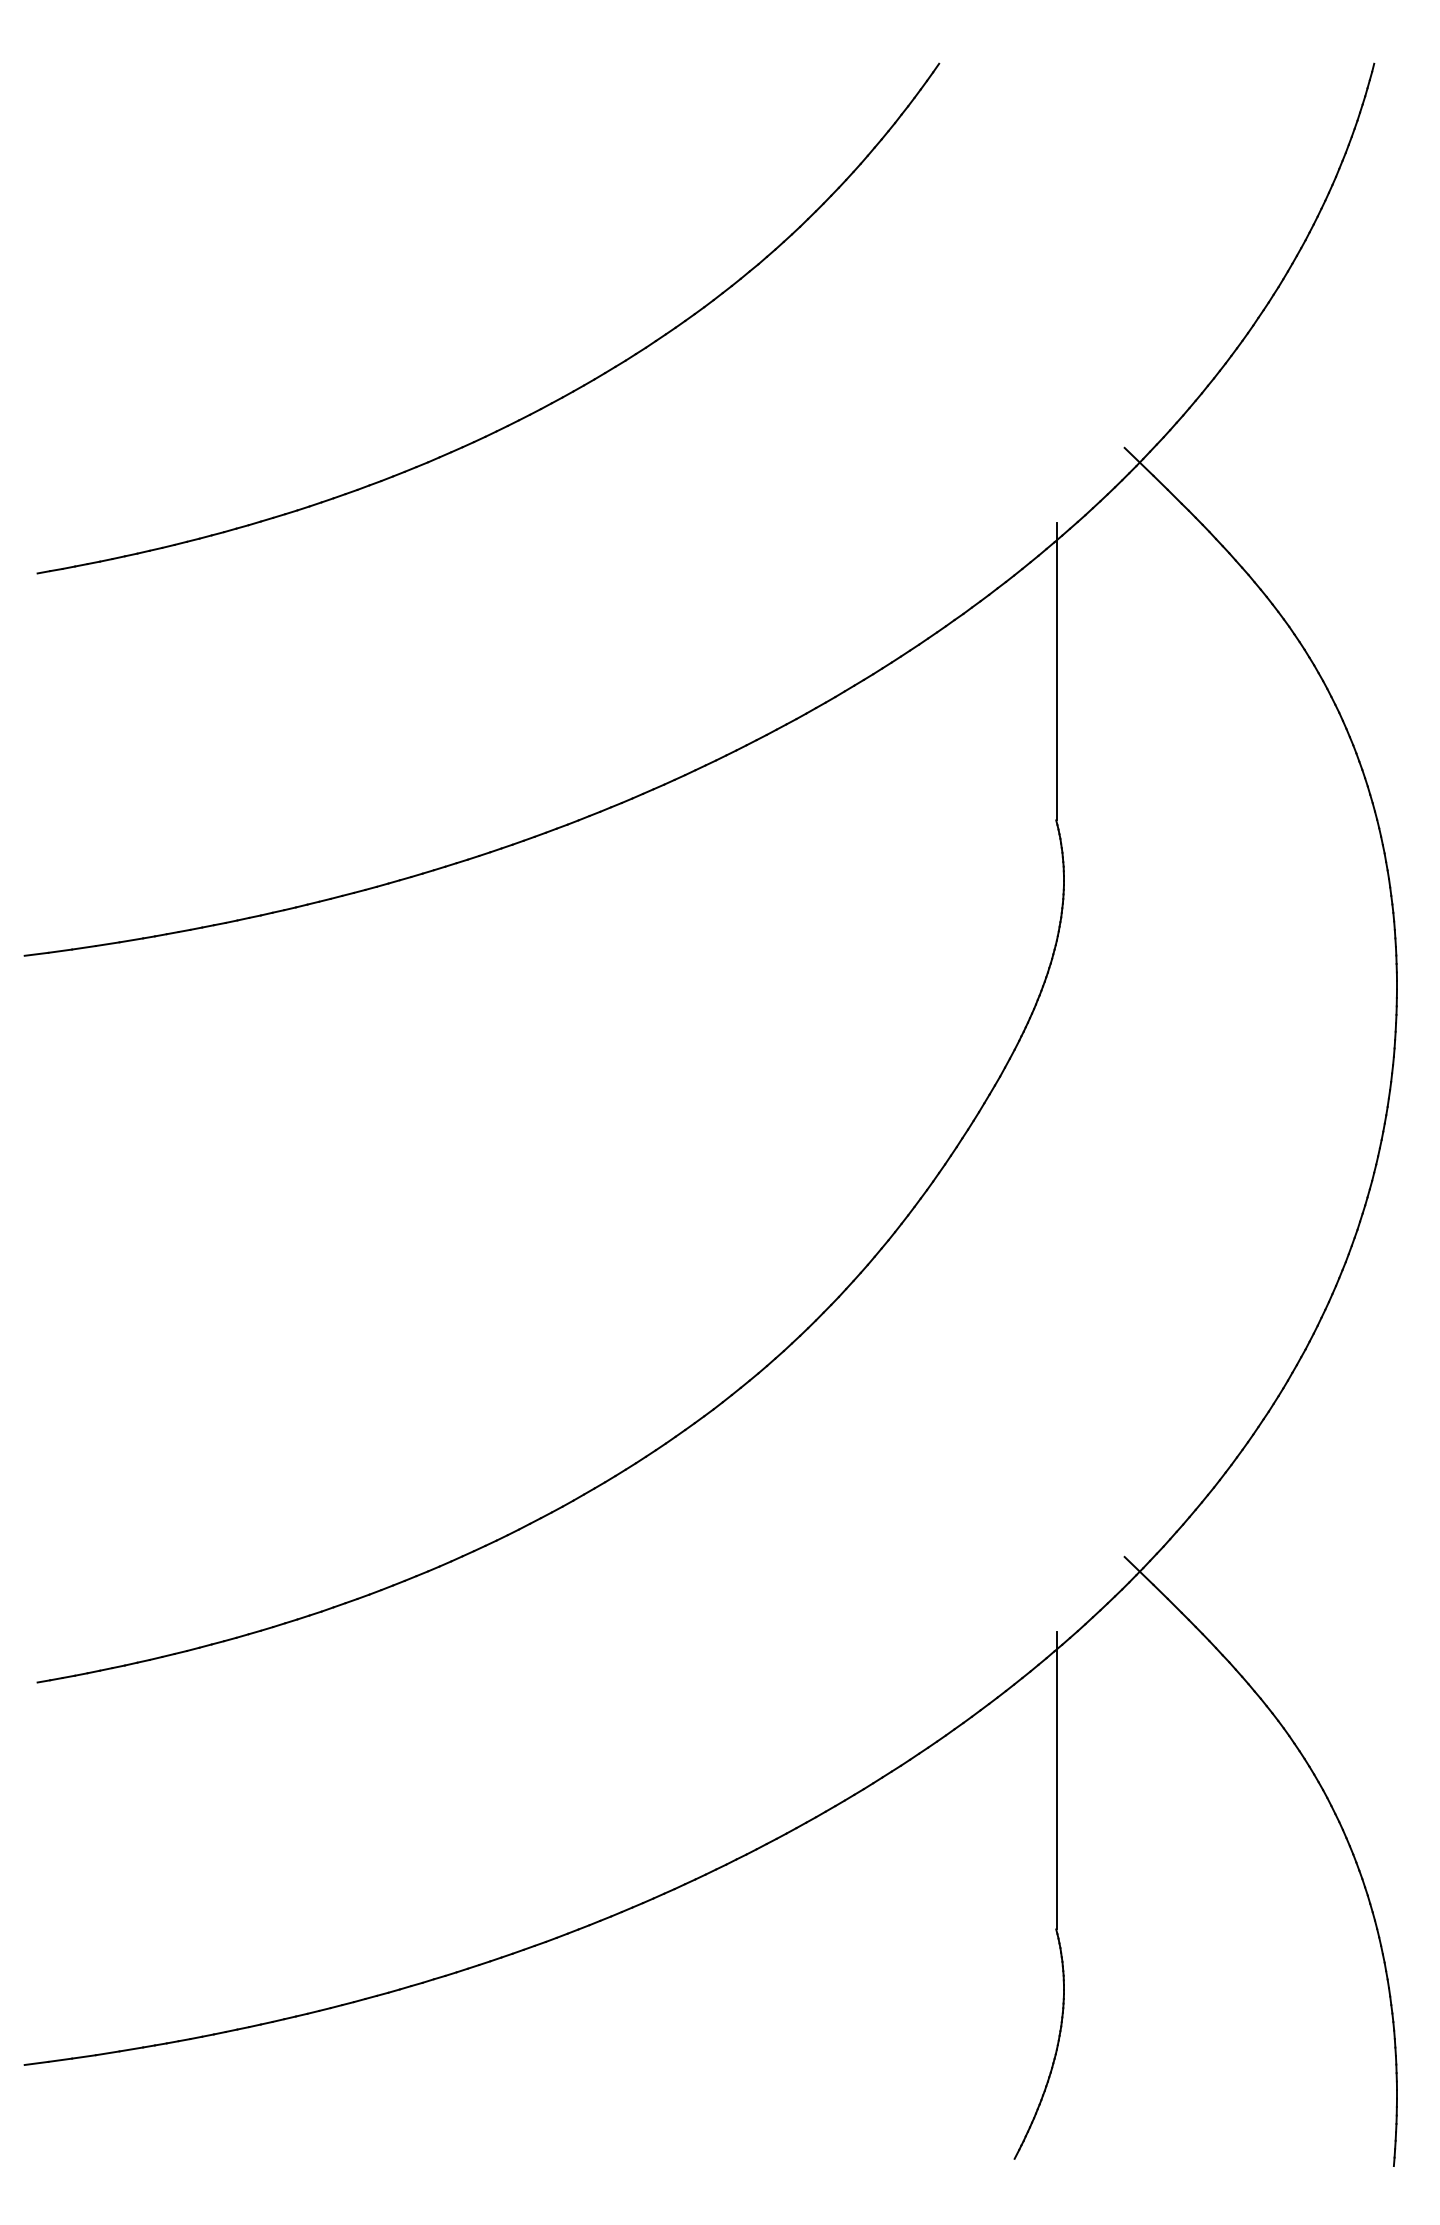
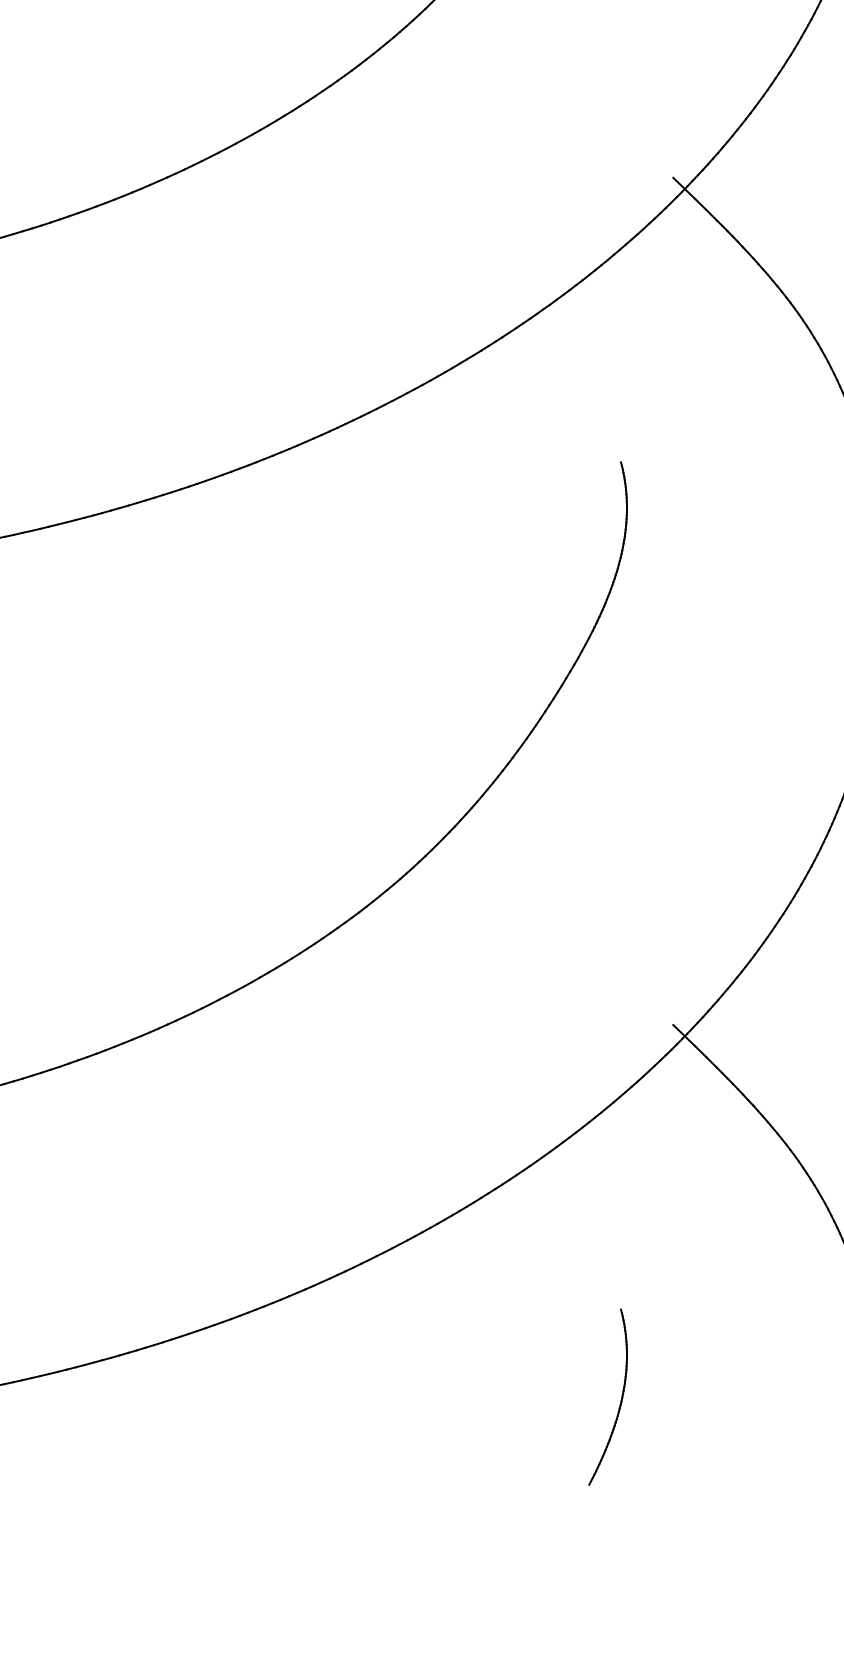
line: (1057, 671) -> (621, 348), removed
line: (1057, 1780) -> (621, 1195), removed

